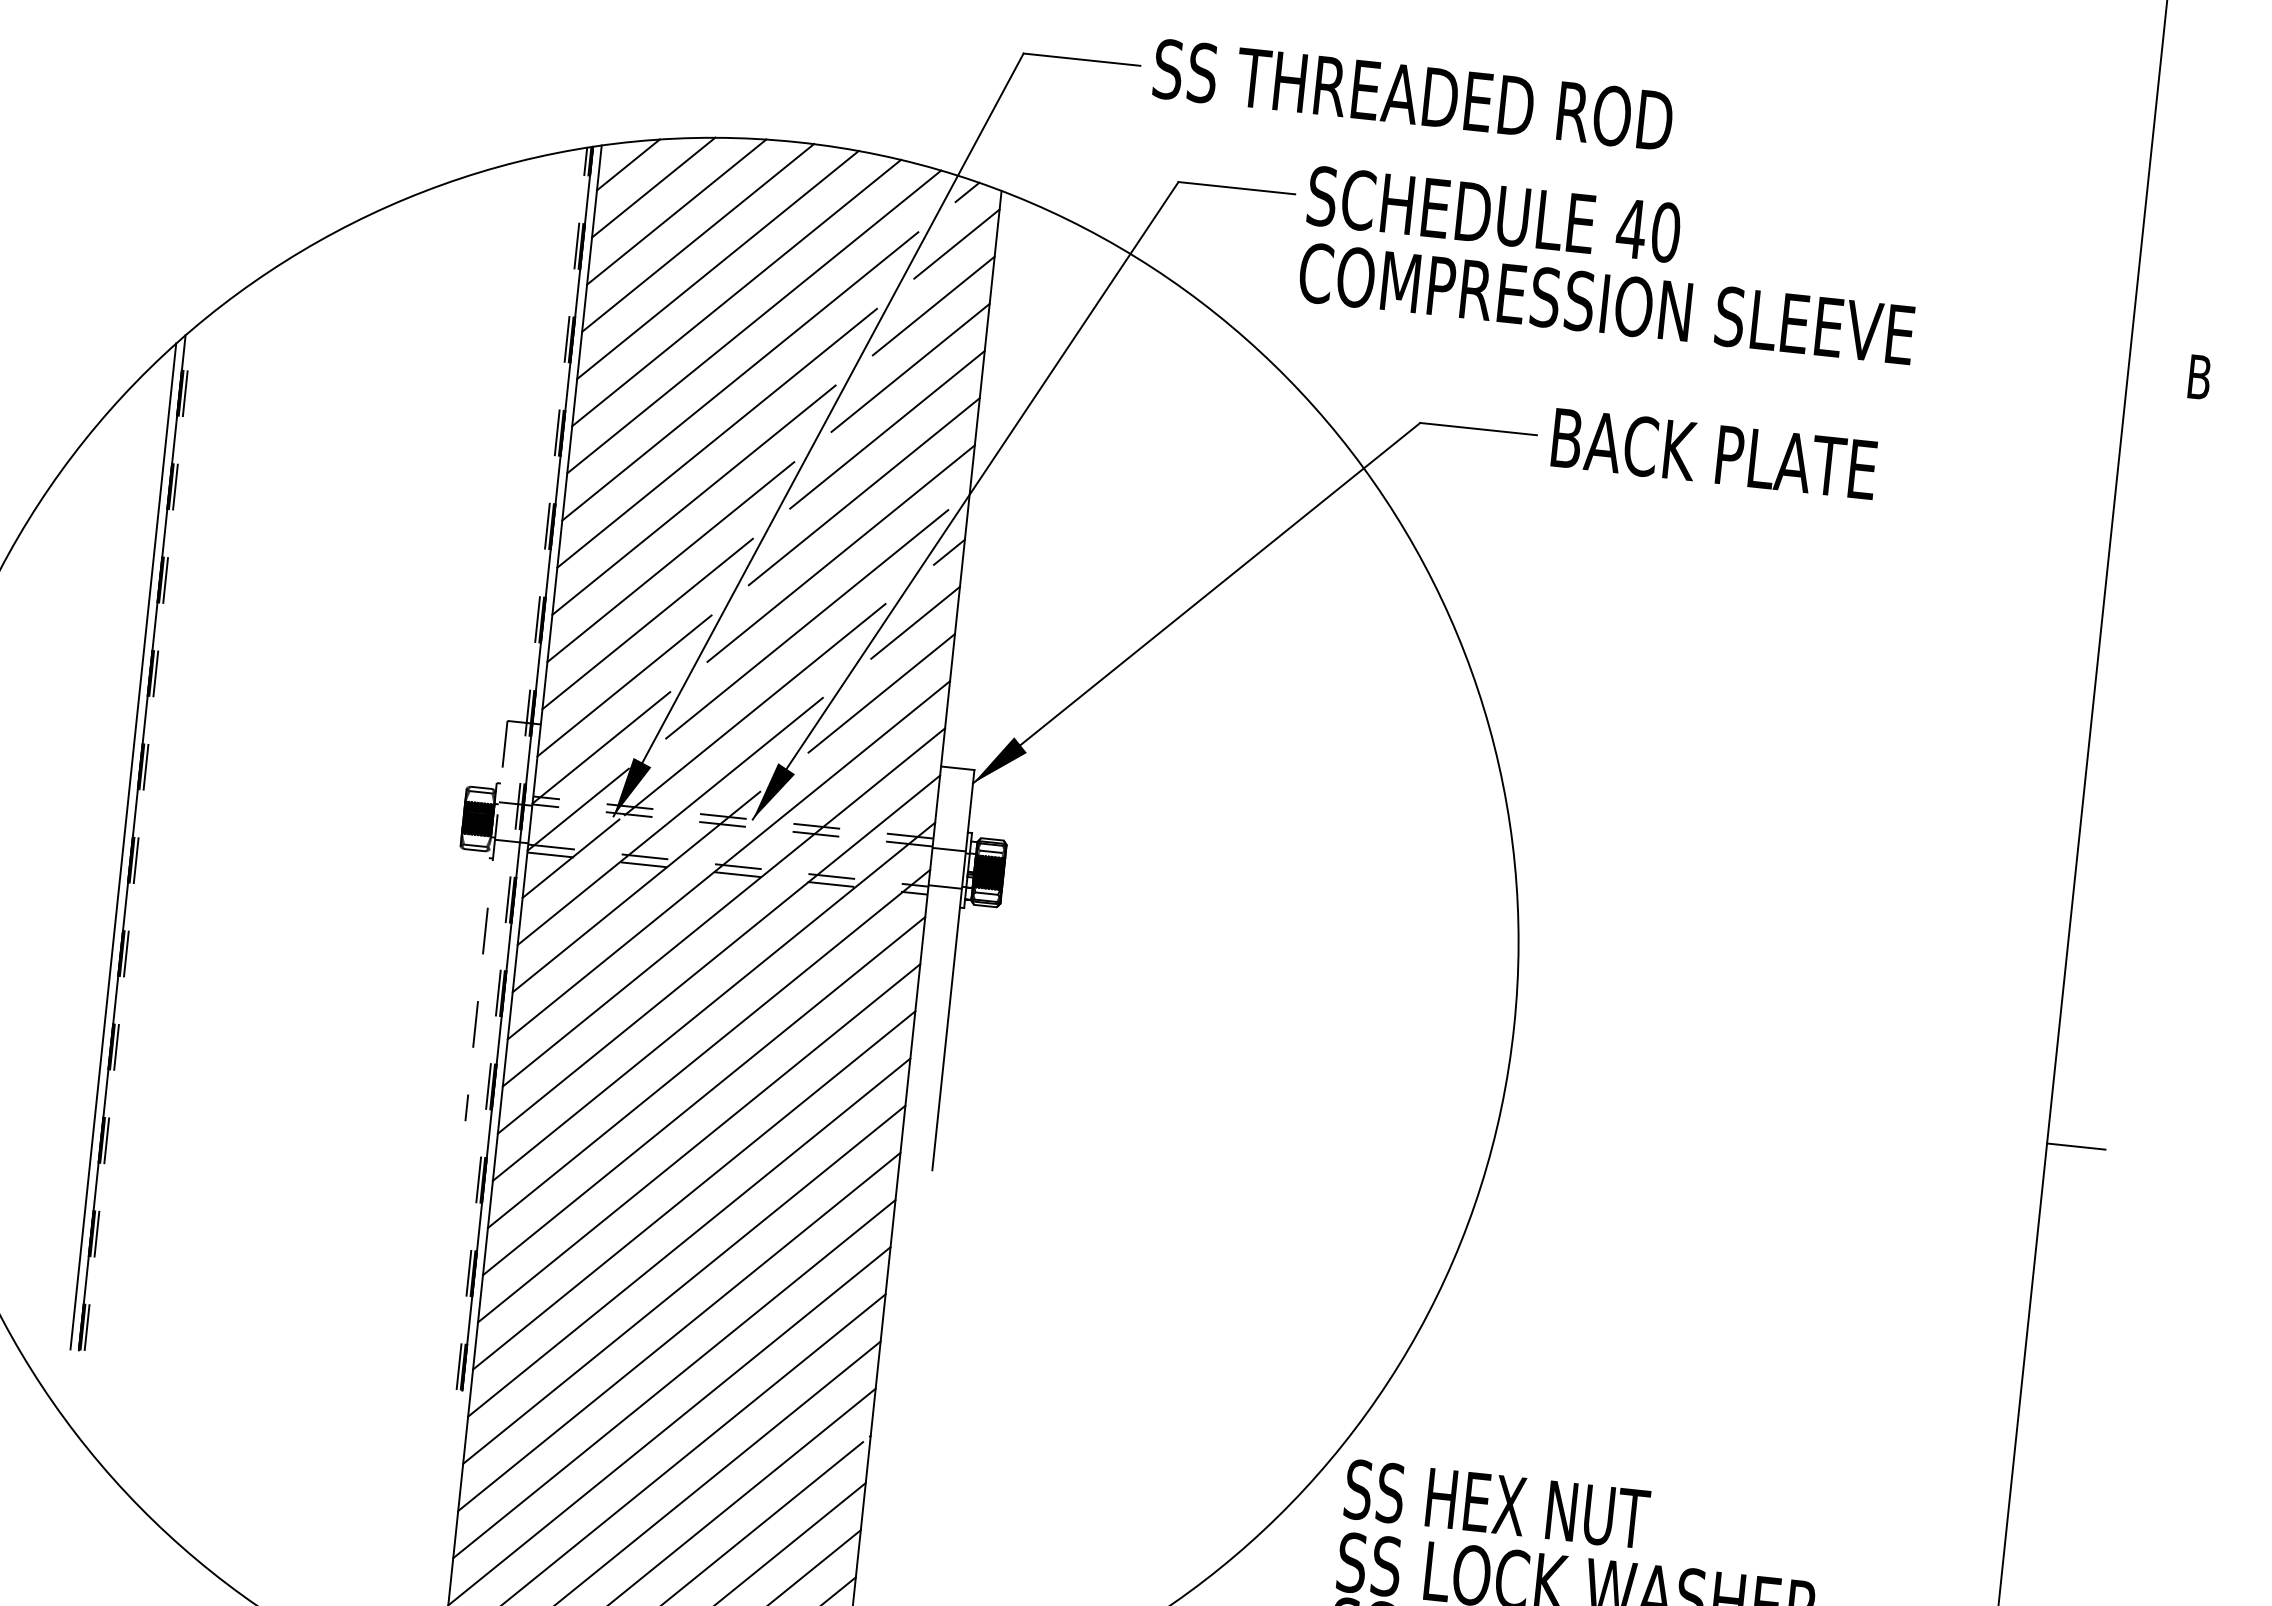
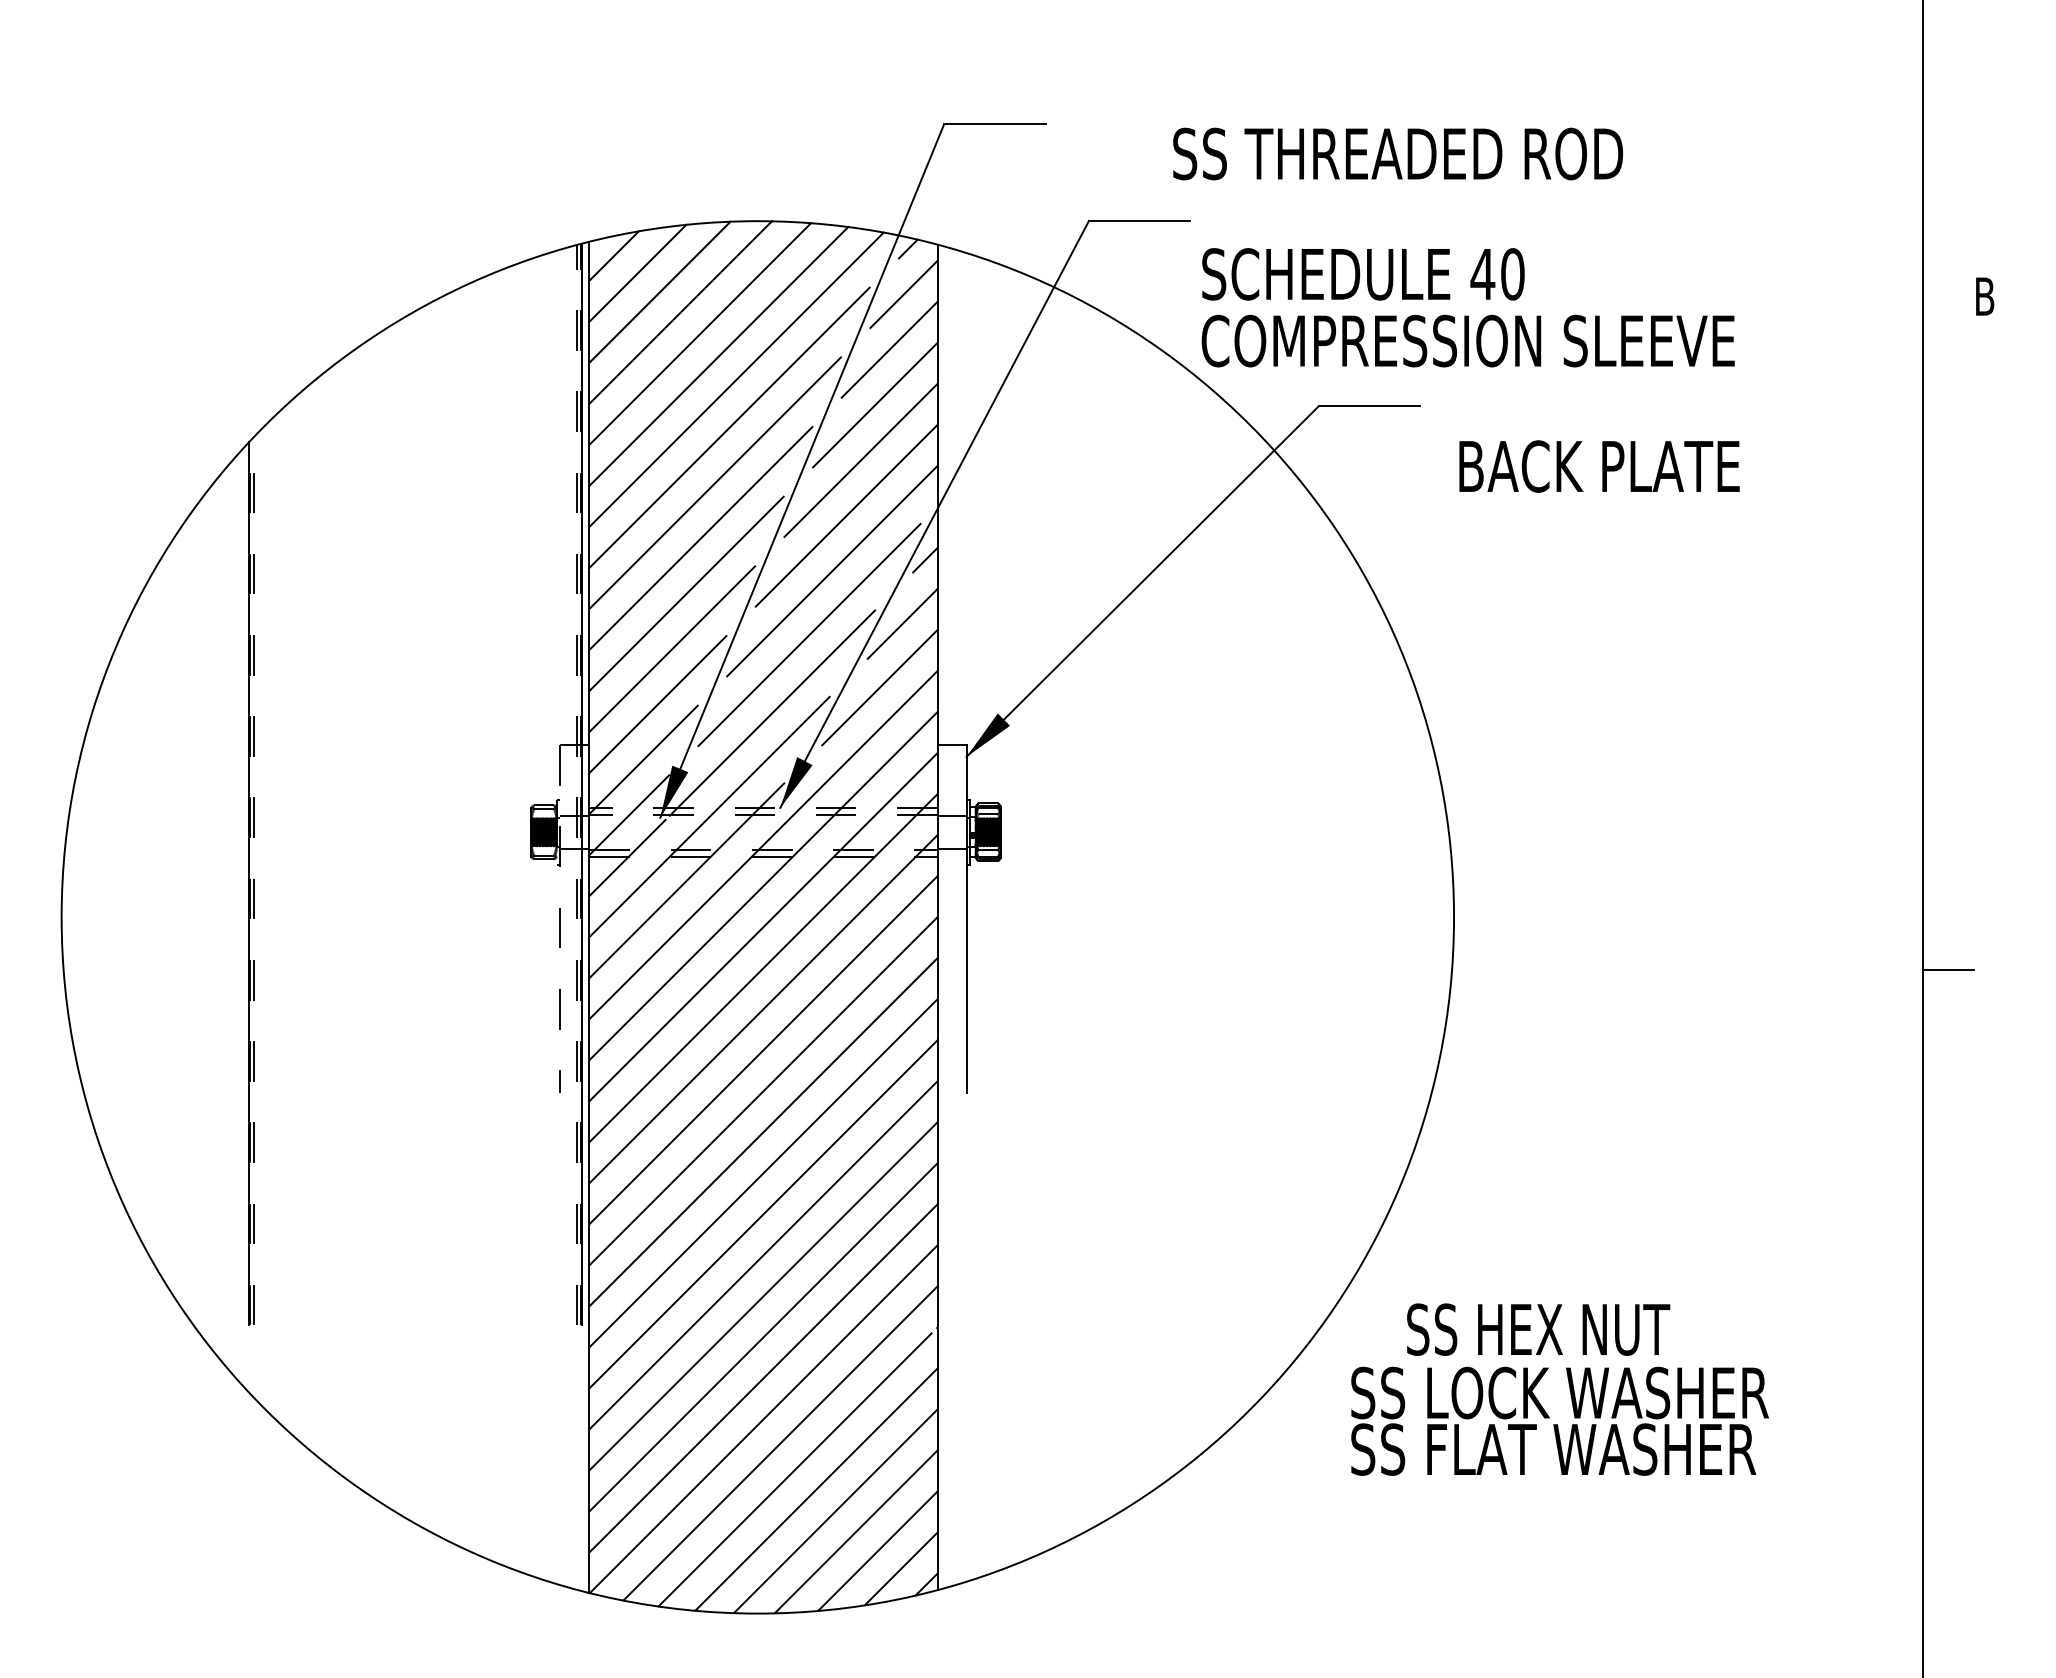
text: (1412, 94) -> (1397, 153), moved
text: (1609, 265) -> (1467, 307), moved
text: (1714, 454) -> (1599, 466), moved
line: (123, 845) -> (241, 887), removed
text: (1497, 1504) -> (1538, 1329), moved

